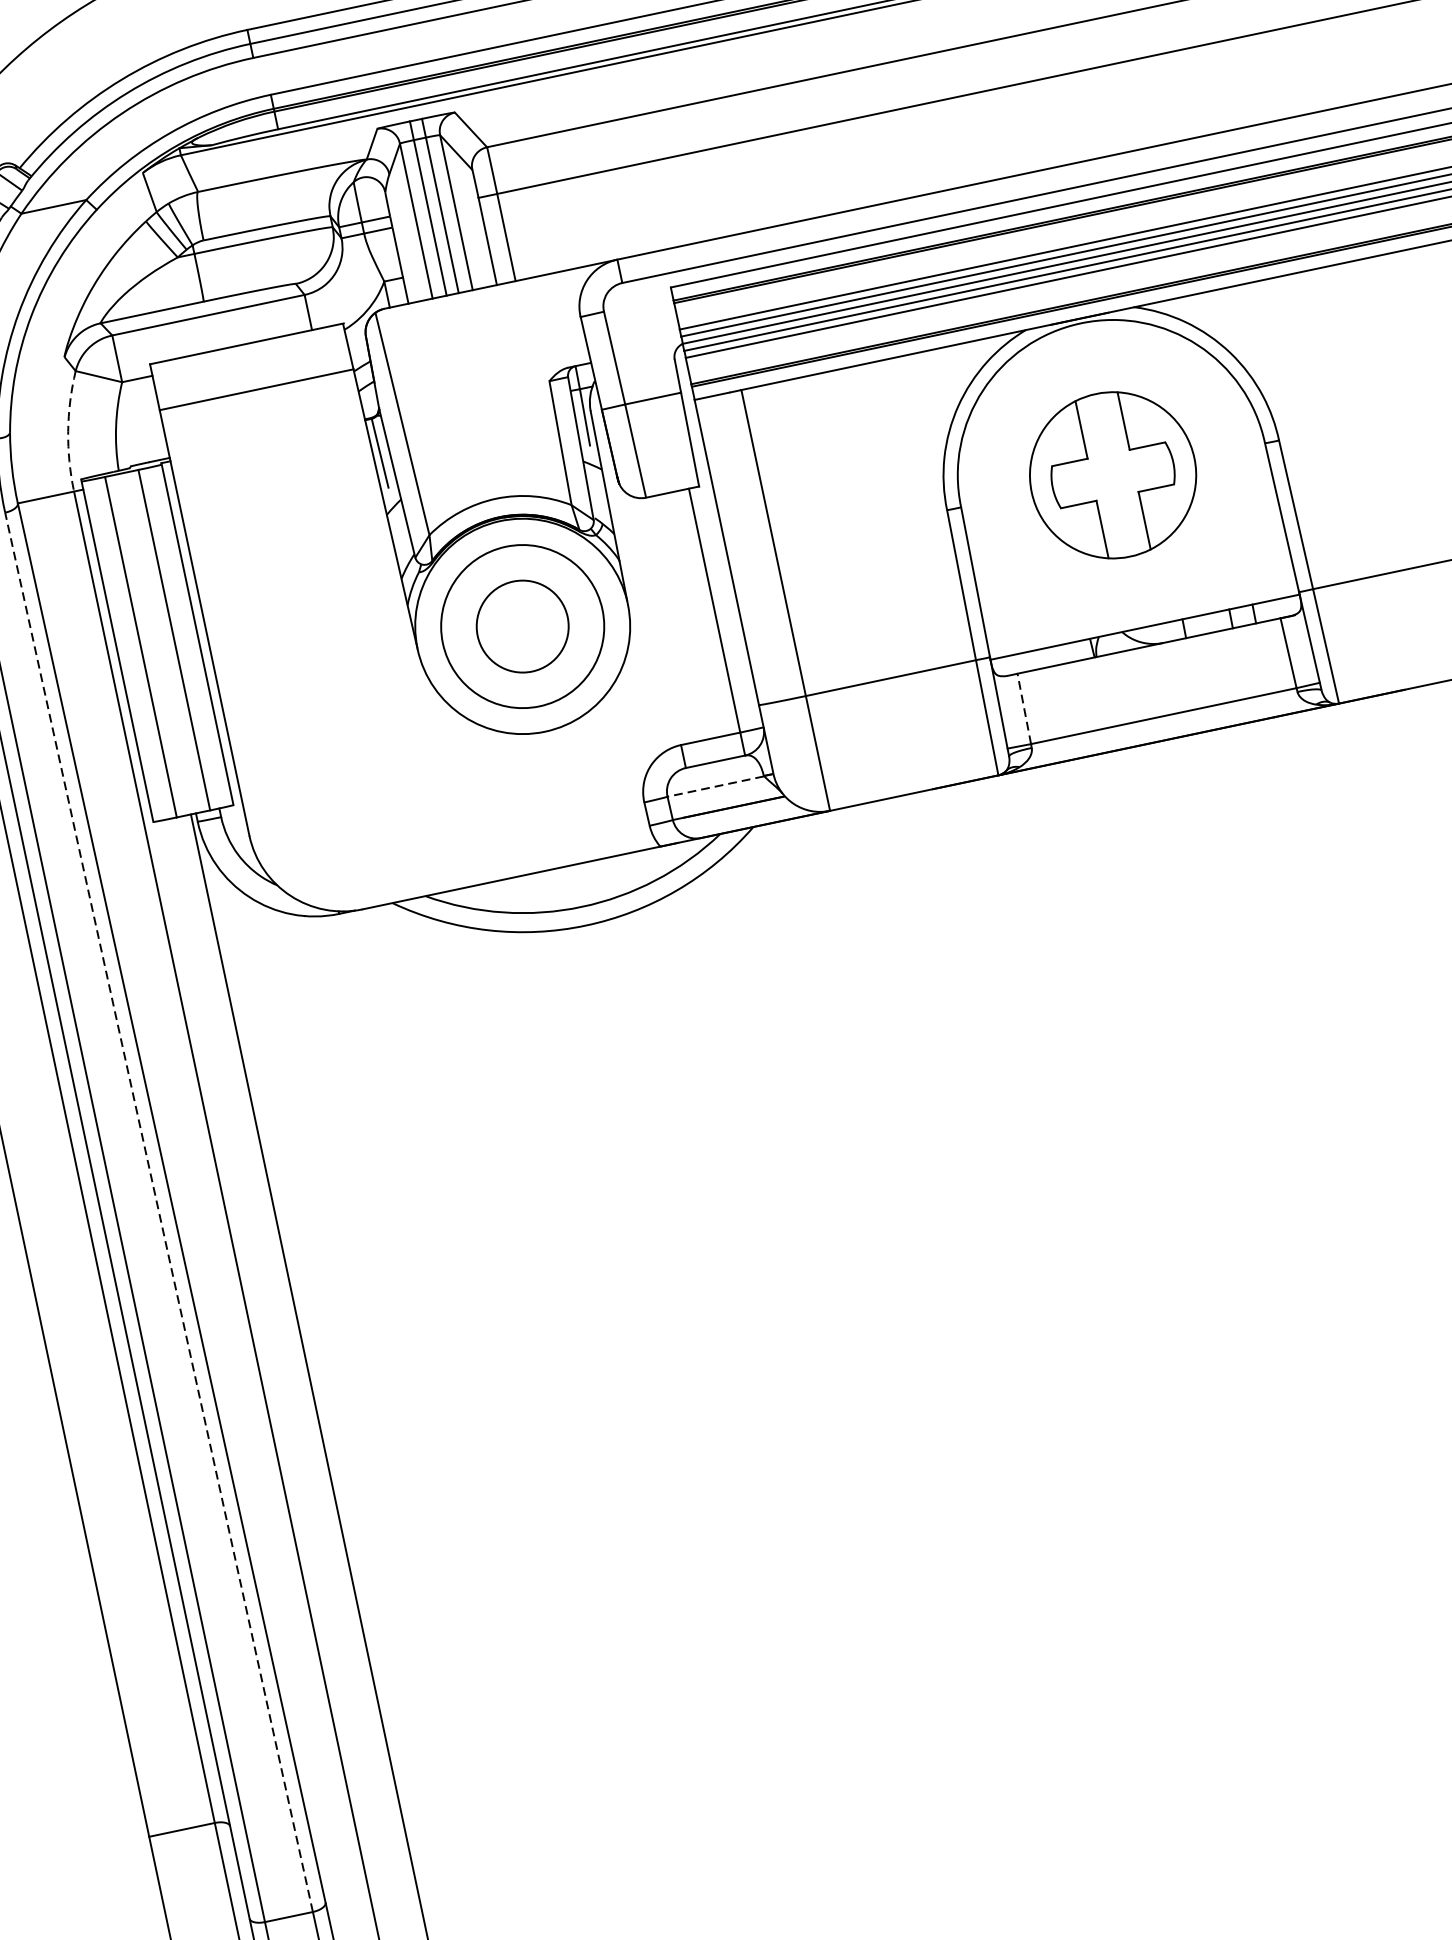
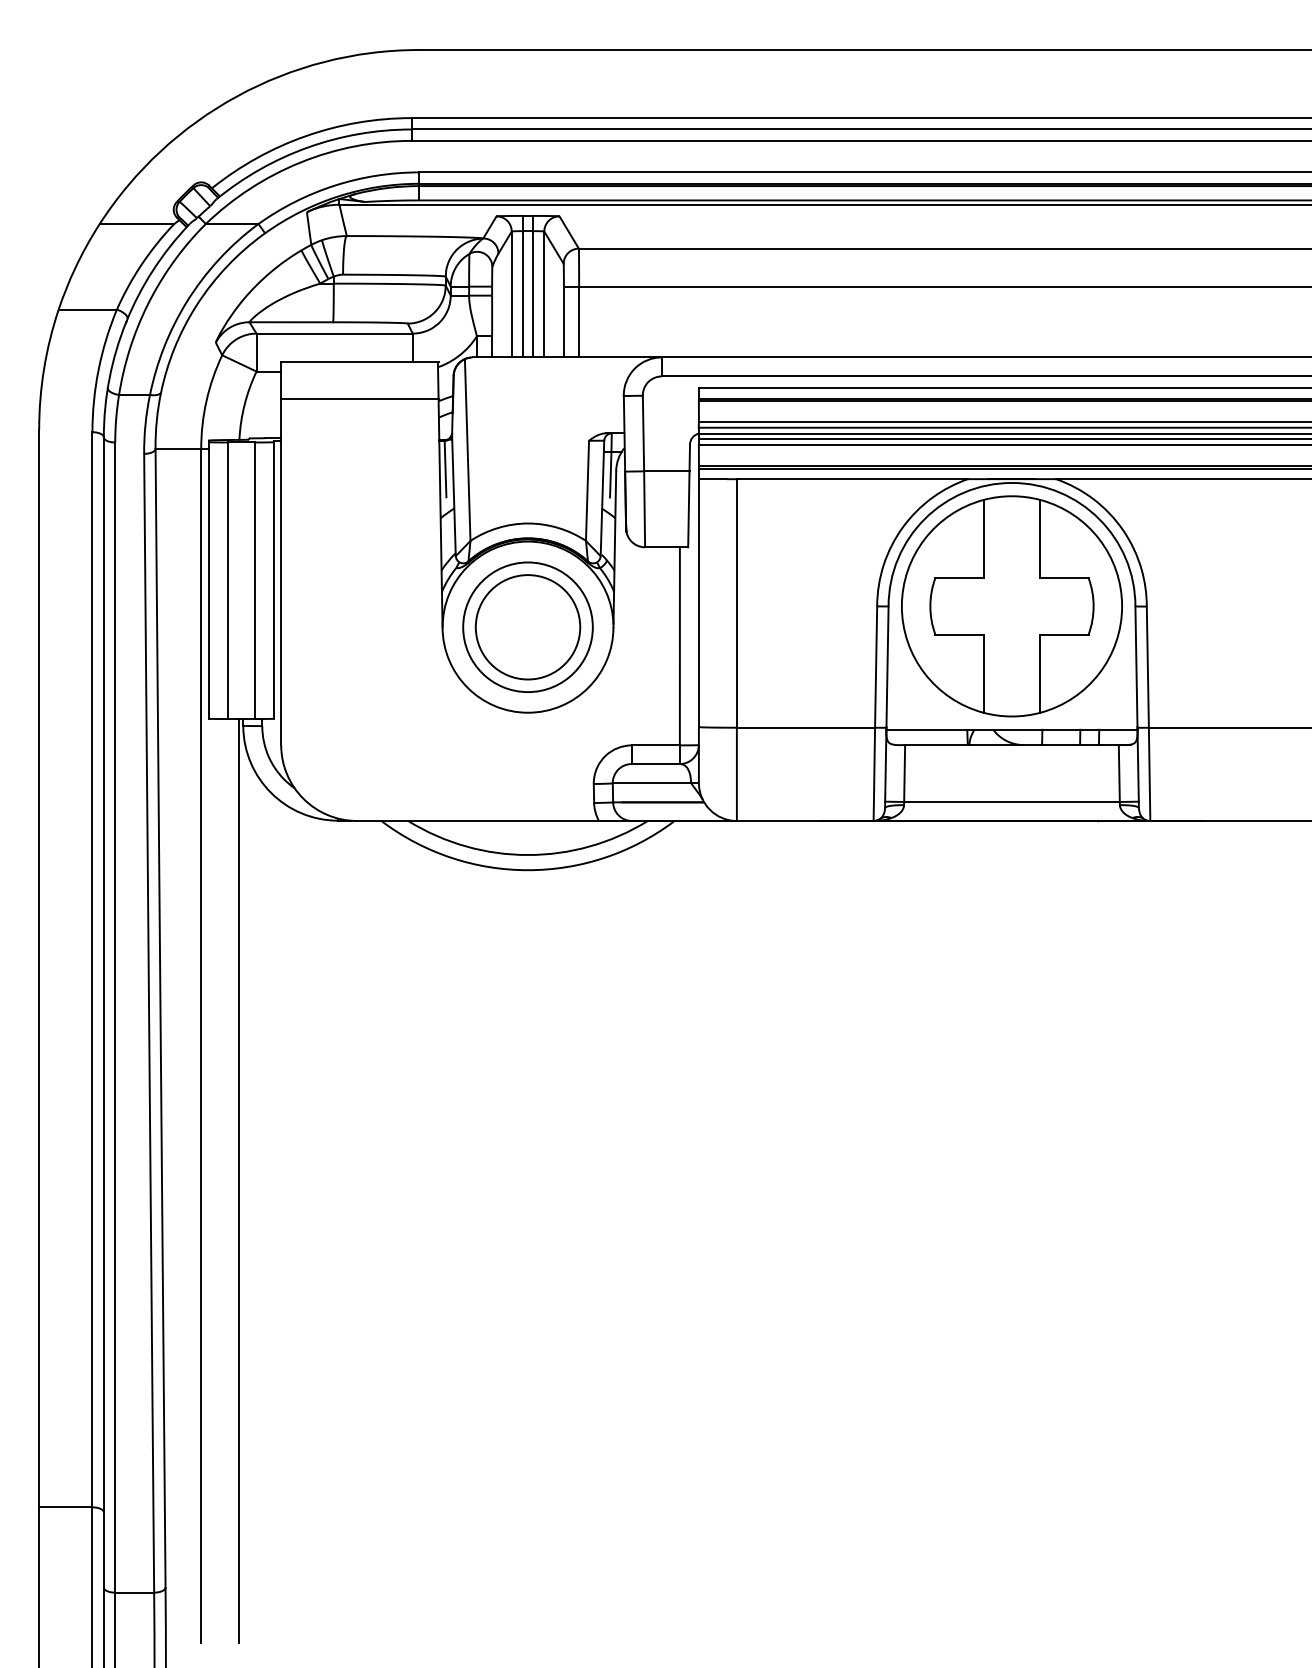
arc: (68, 430) -> (206, 400), dashed -> solid
part: (1112, 475) -> (1011, 606), size x1.67
circle: (522, 626) -> (527, 627), size x1.43
line: (1024, 708) -> (904, 773), dashed -> solid
line: (715, 786) -> (651, 783), dashed -> solid
line: (159, 1211) -> (149, 1022), dashed -> solid

